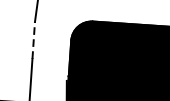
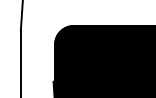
line: (33, 39) -> (20, 46), dashed -> solid

